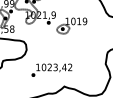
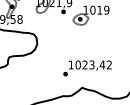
text: (51, 69) -> (87, 67), moved

